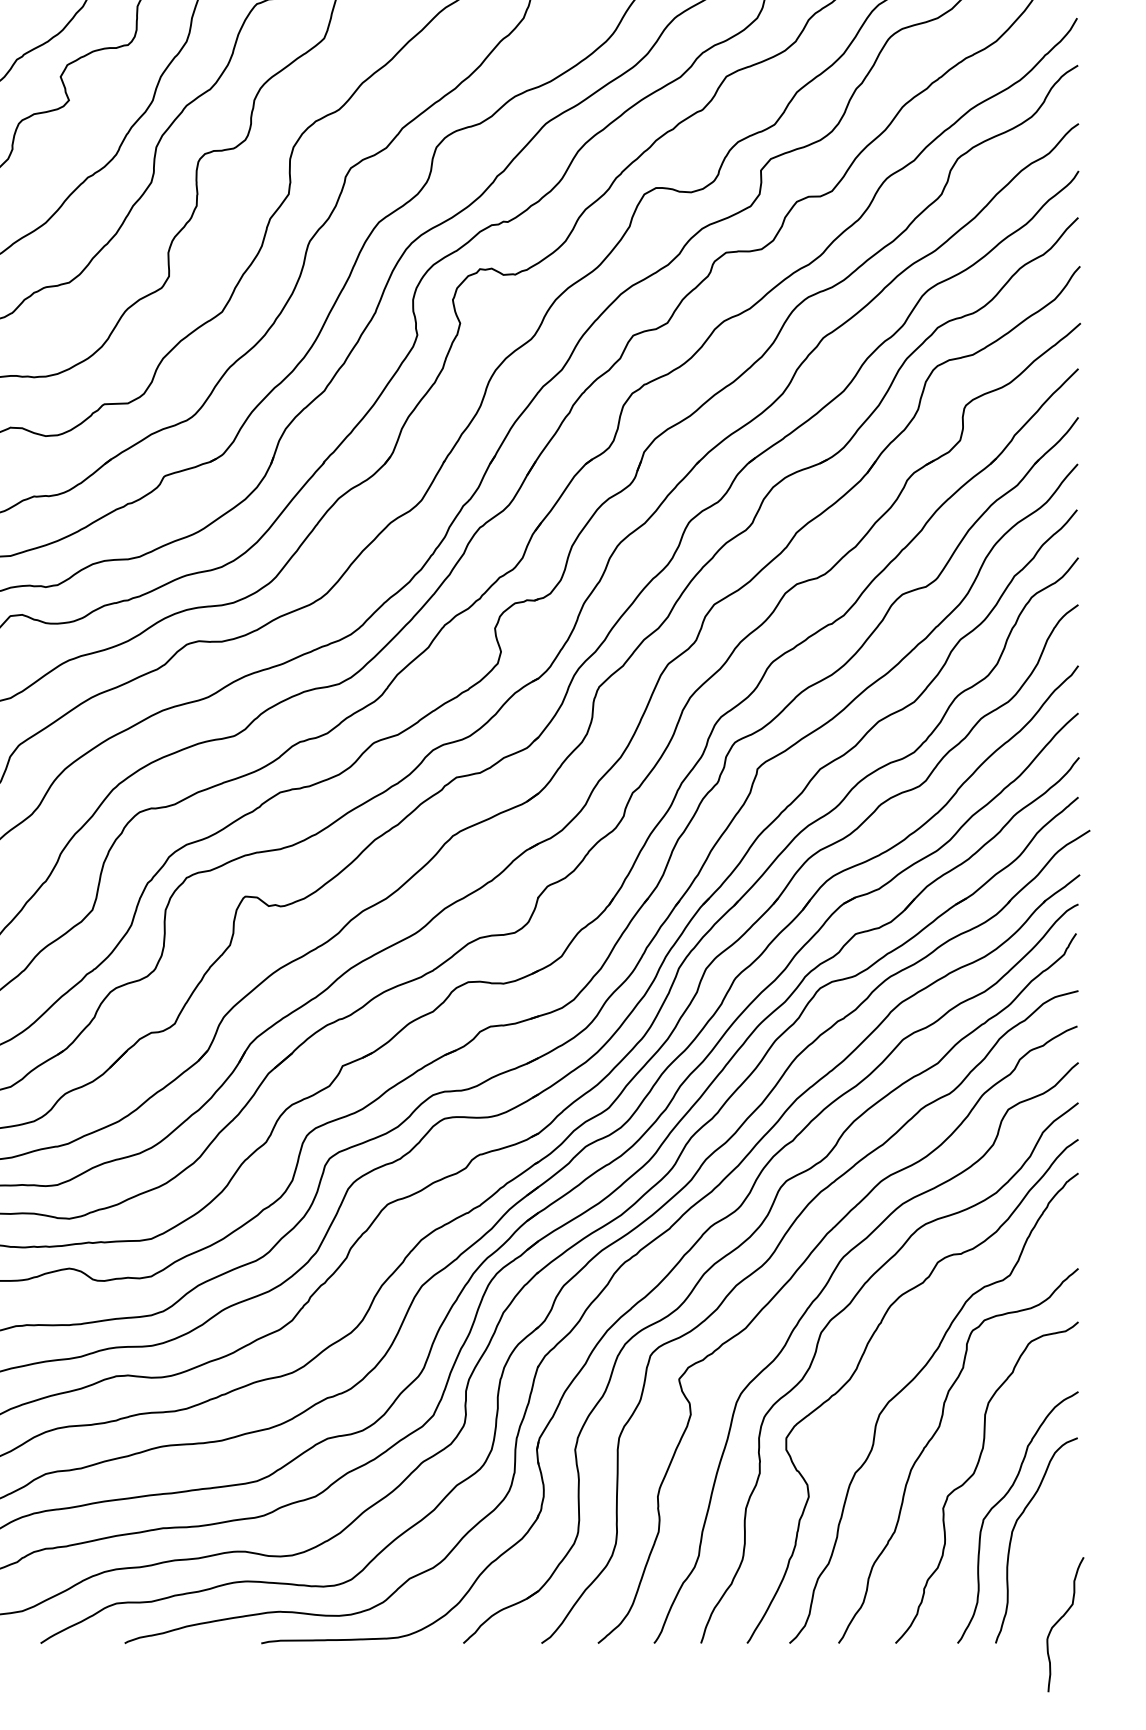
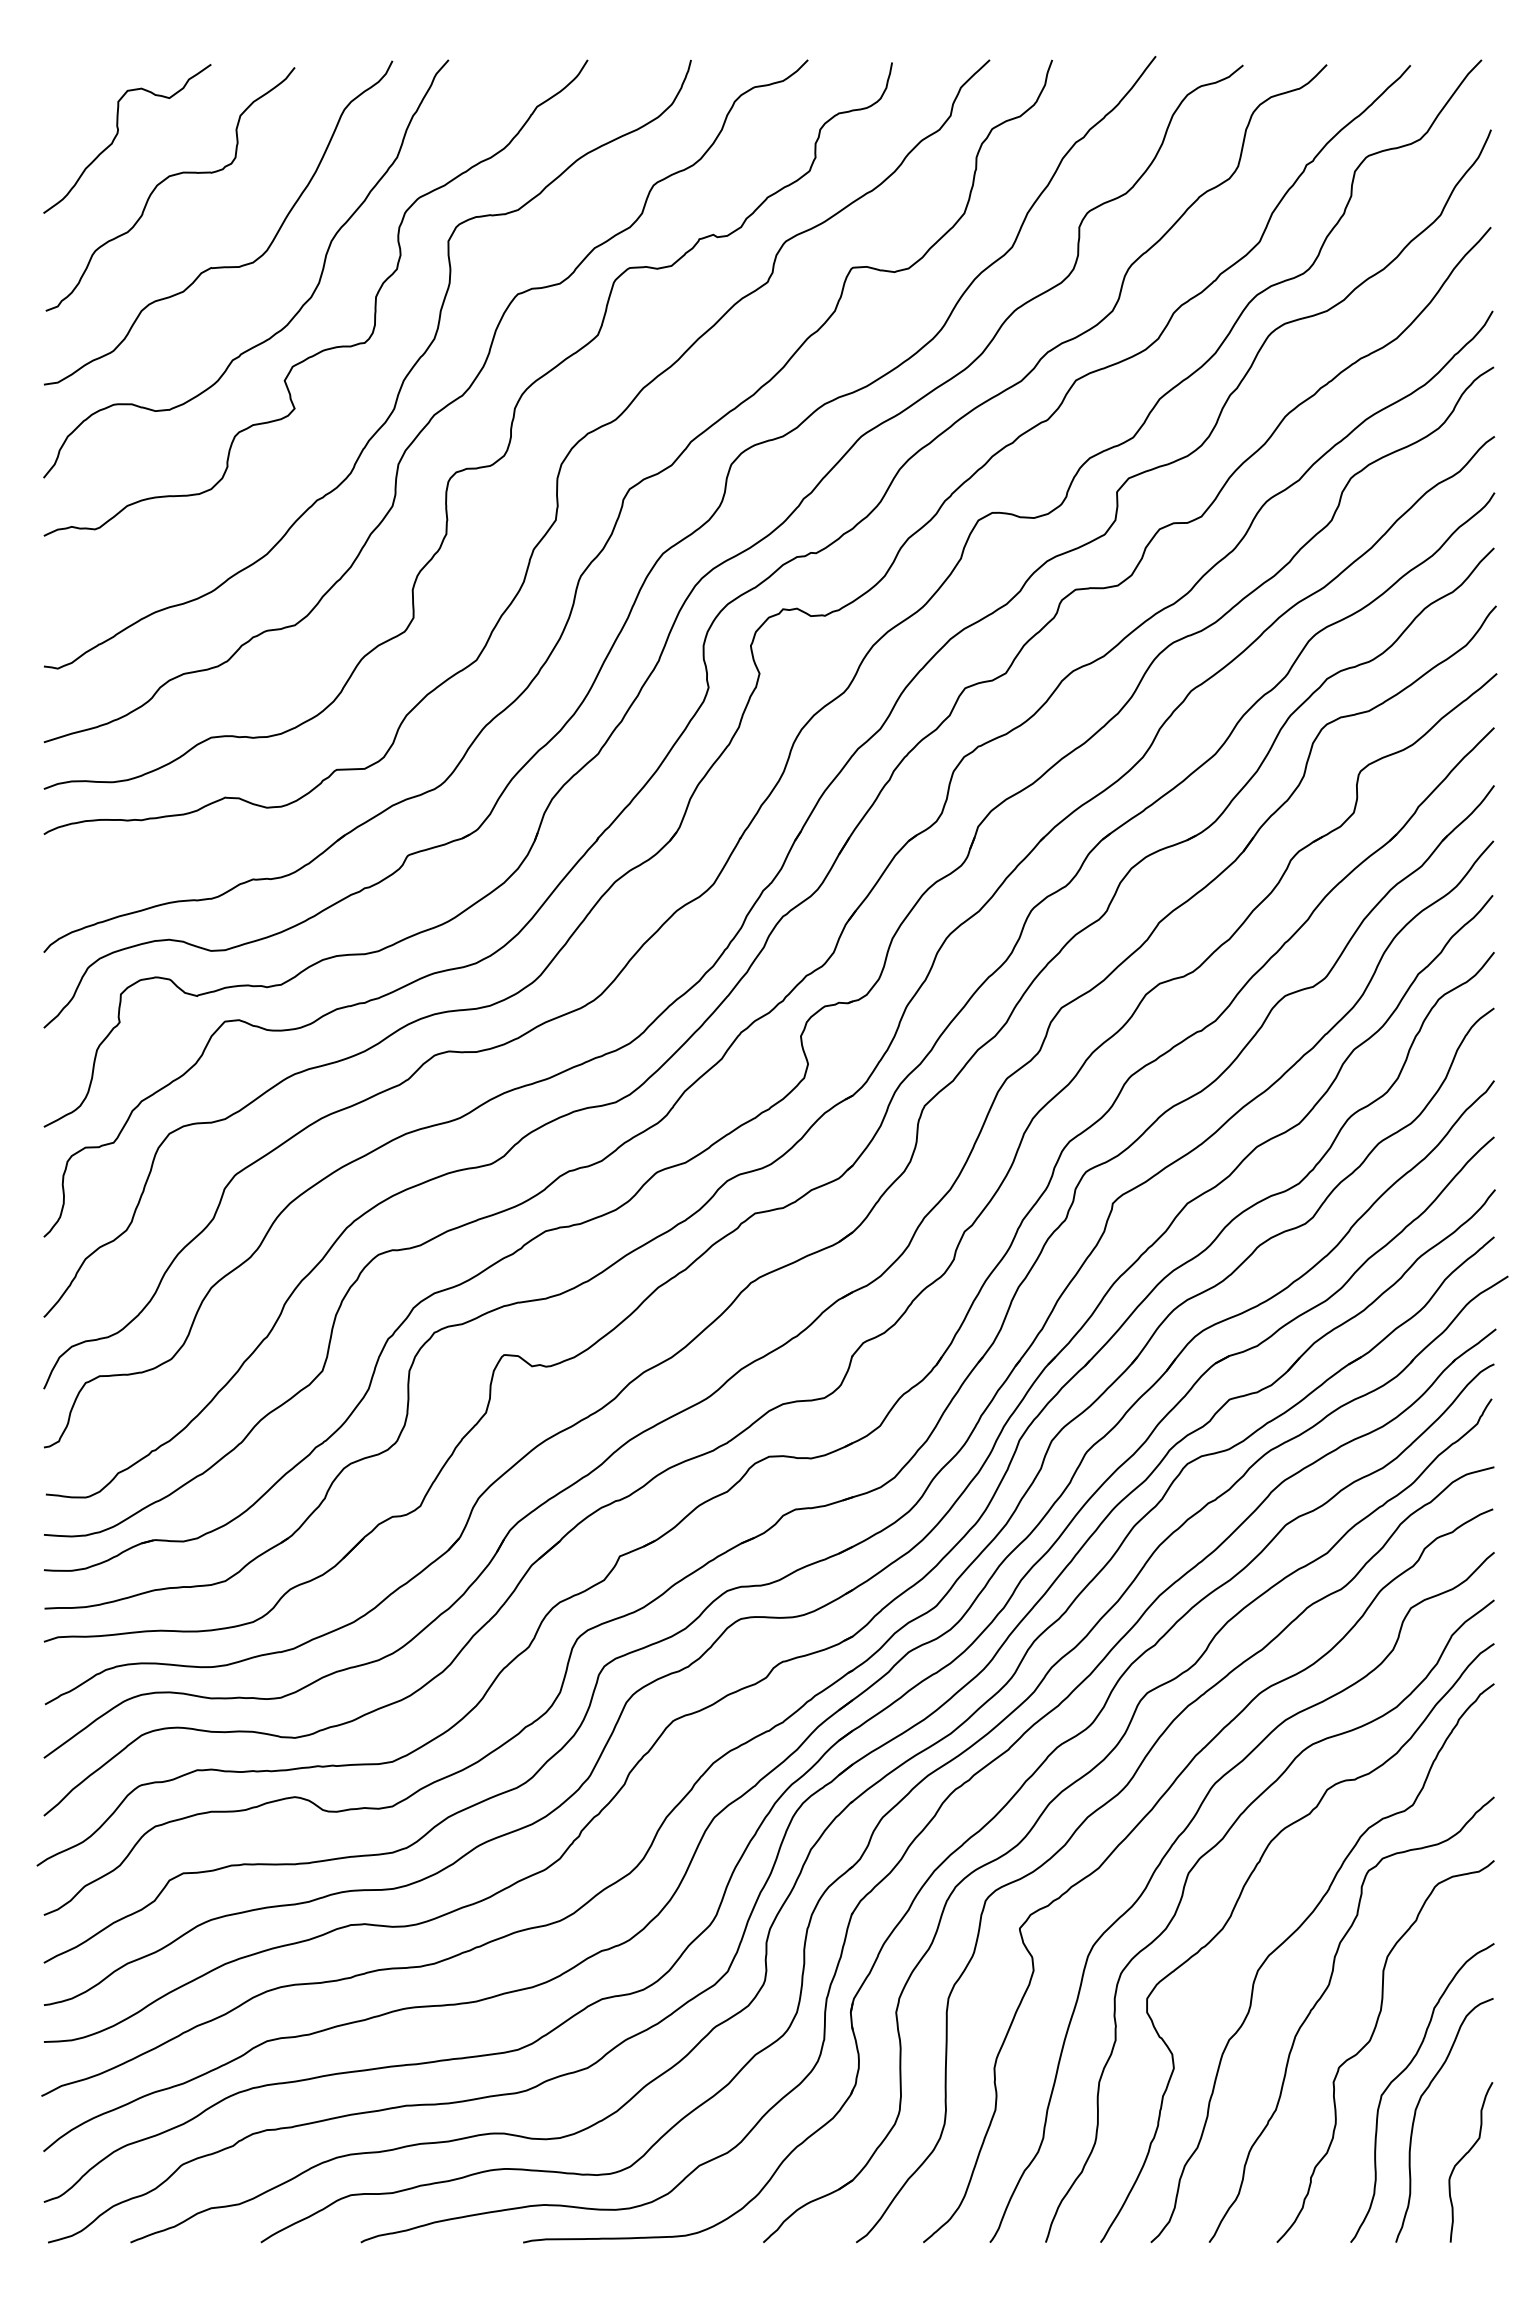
curve: (1060, 1619) -> (1465, 2156), moved

